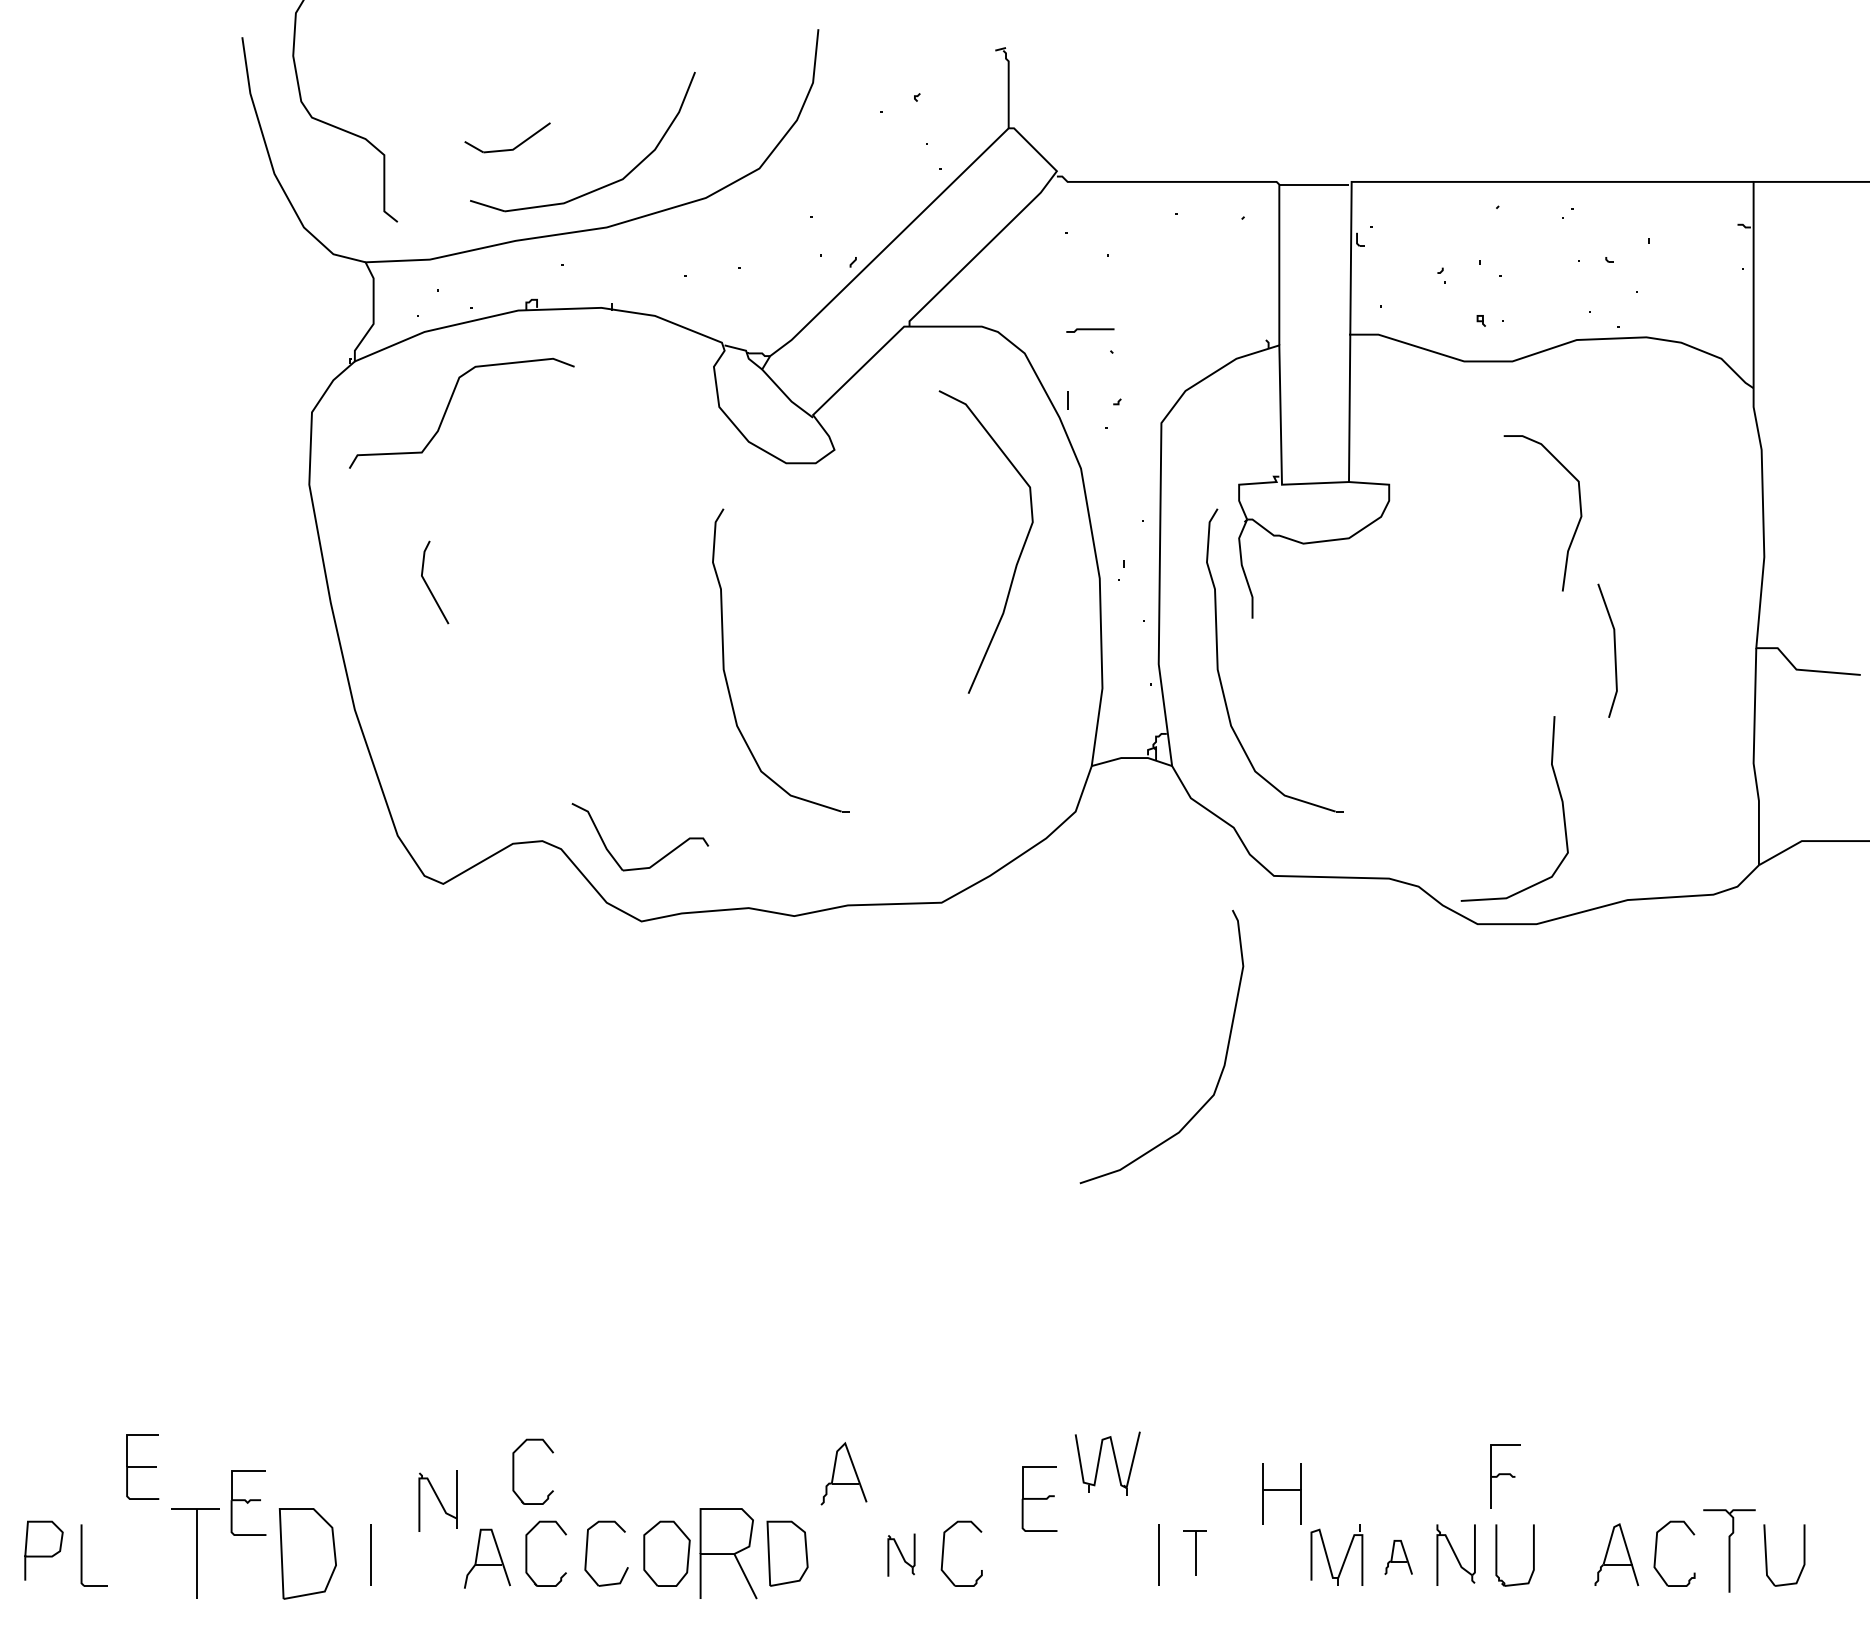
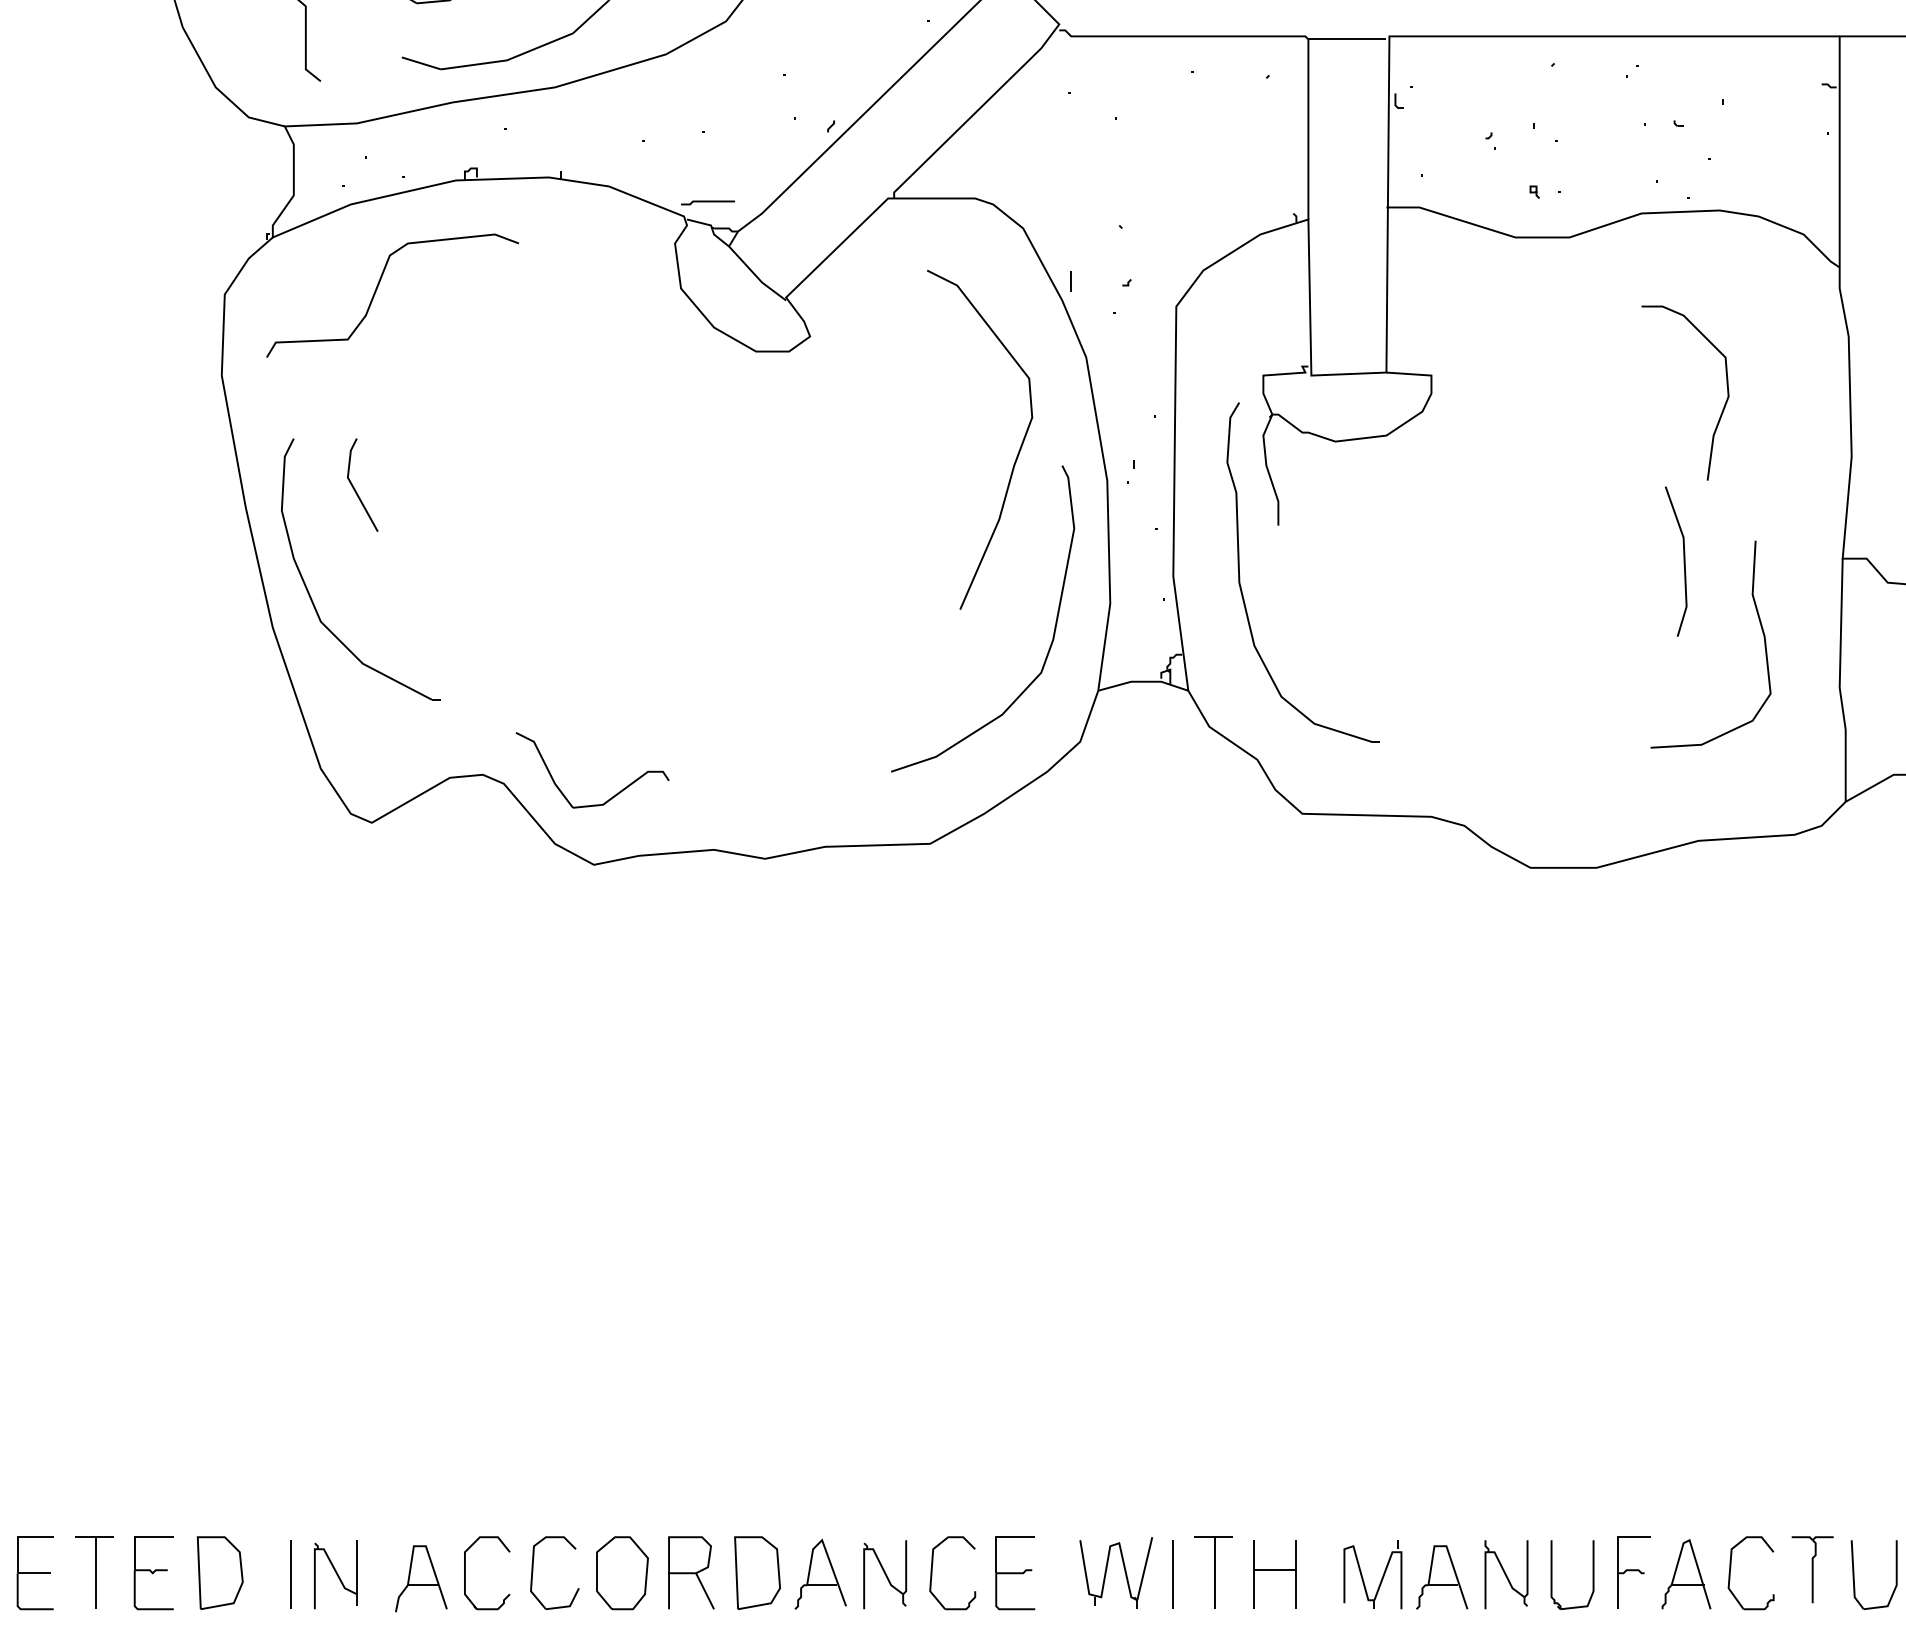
line: (1090, 330) -> (708, 202), moved
curve: (1575, 528) -> (1721, 410), moved
part: (724, 660) -> (686, 572), removed
part: (387, 677) -> (309, 591), added
curve: (1559, 795) -> (1761, 629), moved
curve: (1224, 1059) -> (1053, 632), moved
part: (1114, 1460) -> (1123, 1569), moved
part: (142, 1466) -> (34, 1572), moved
part: (514, 1471) -> (451, 1480), removed
part: (843, 1473) -> (820, 1573), moved
part: (1505, 1476) -> (1633, 1572), moved
part: (1281, 1493) -> (1274, 1573), moved
part: (1039, 1498) -> (1015, 1572), moved
part: (437, 1500) -> (335, 1573), moved
part: (248, 1502) -> (153, 1572), moved
part: (1729, 1550) -> (1812, 1569), size x0.71
part: (195, 1553) -> (94, 1572), size x0.71
part: (307, 1553) -> (219, 1572), size x0.71
part: (728, 1553) -> (691, 1572), size x0.71
part: (1194, 1553) -> (1213, 1572), size x1.43
part: (901, 1554) -> (885, 1573), size x1.43
part: (1398, 1557) -> (1441, 1577), size x1.67

